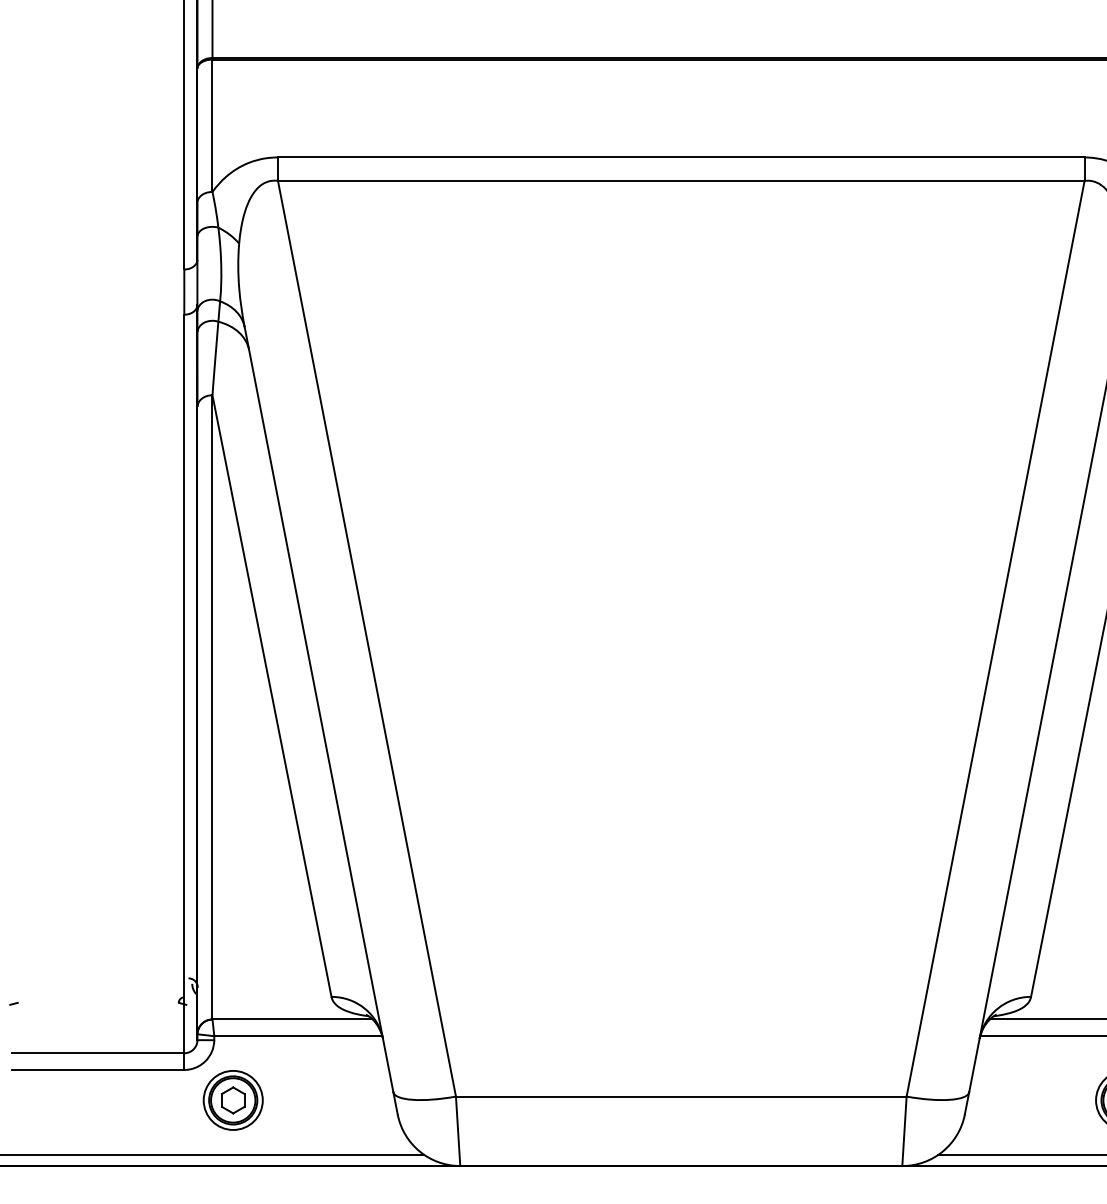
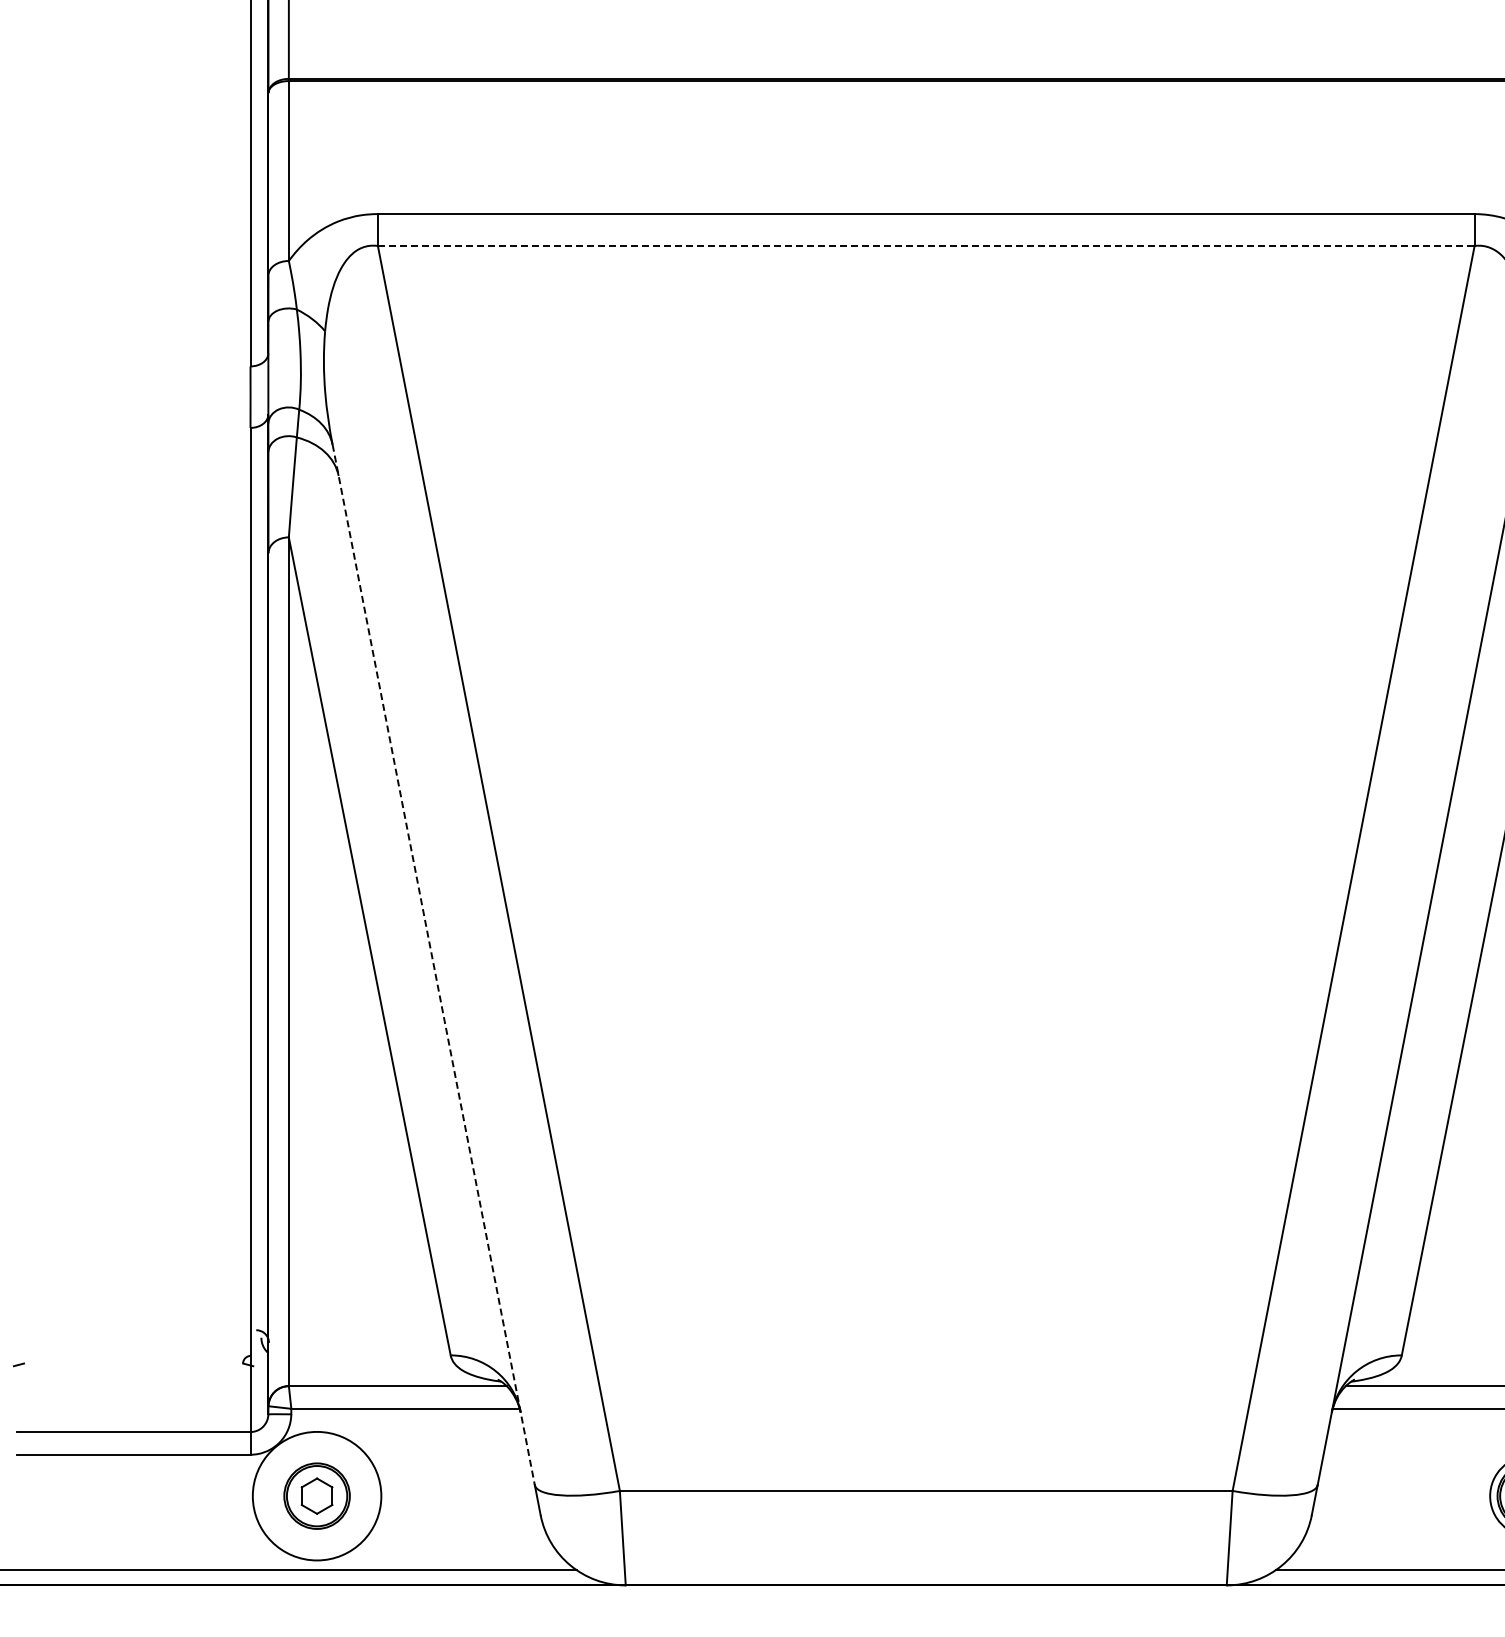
line: (681, 181) -> (926, 246), solid -> dashed
line: (318, 709) -> (433, 964), solid -> dashed
circle: (232, 1100) -> (316, 1496), size x1.6

